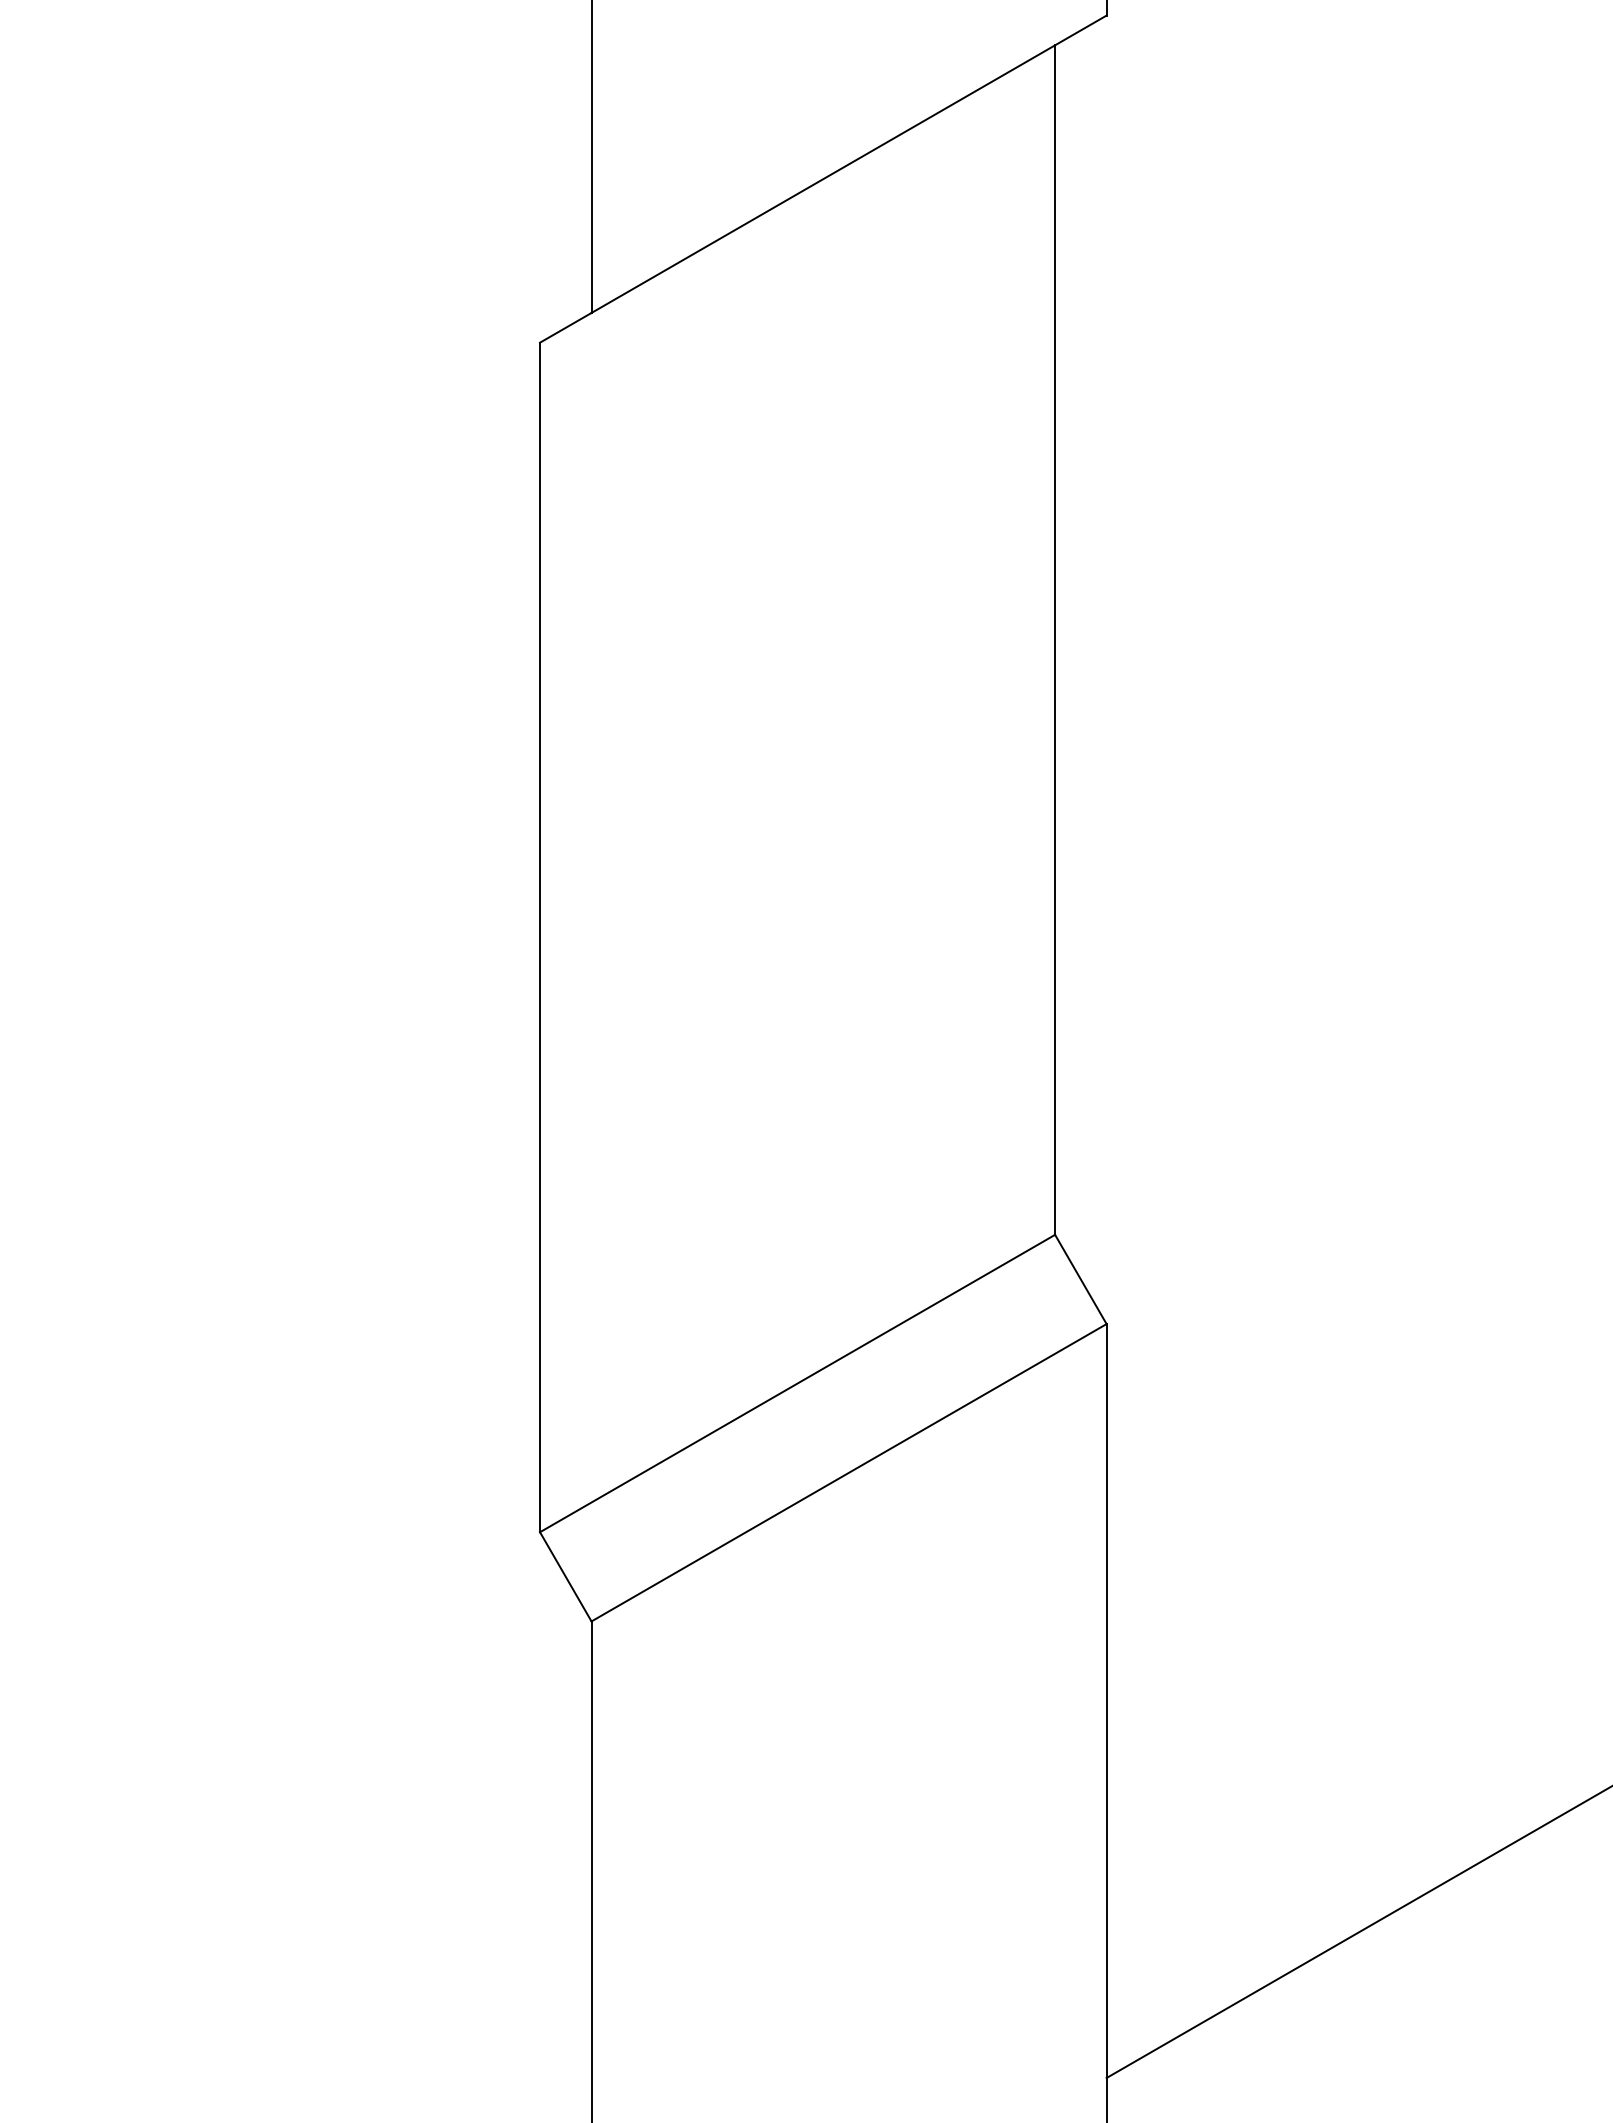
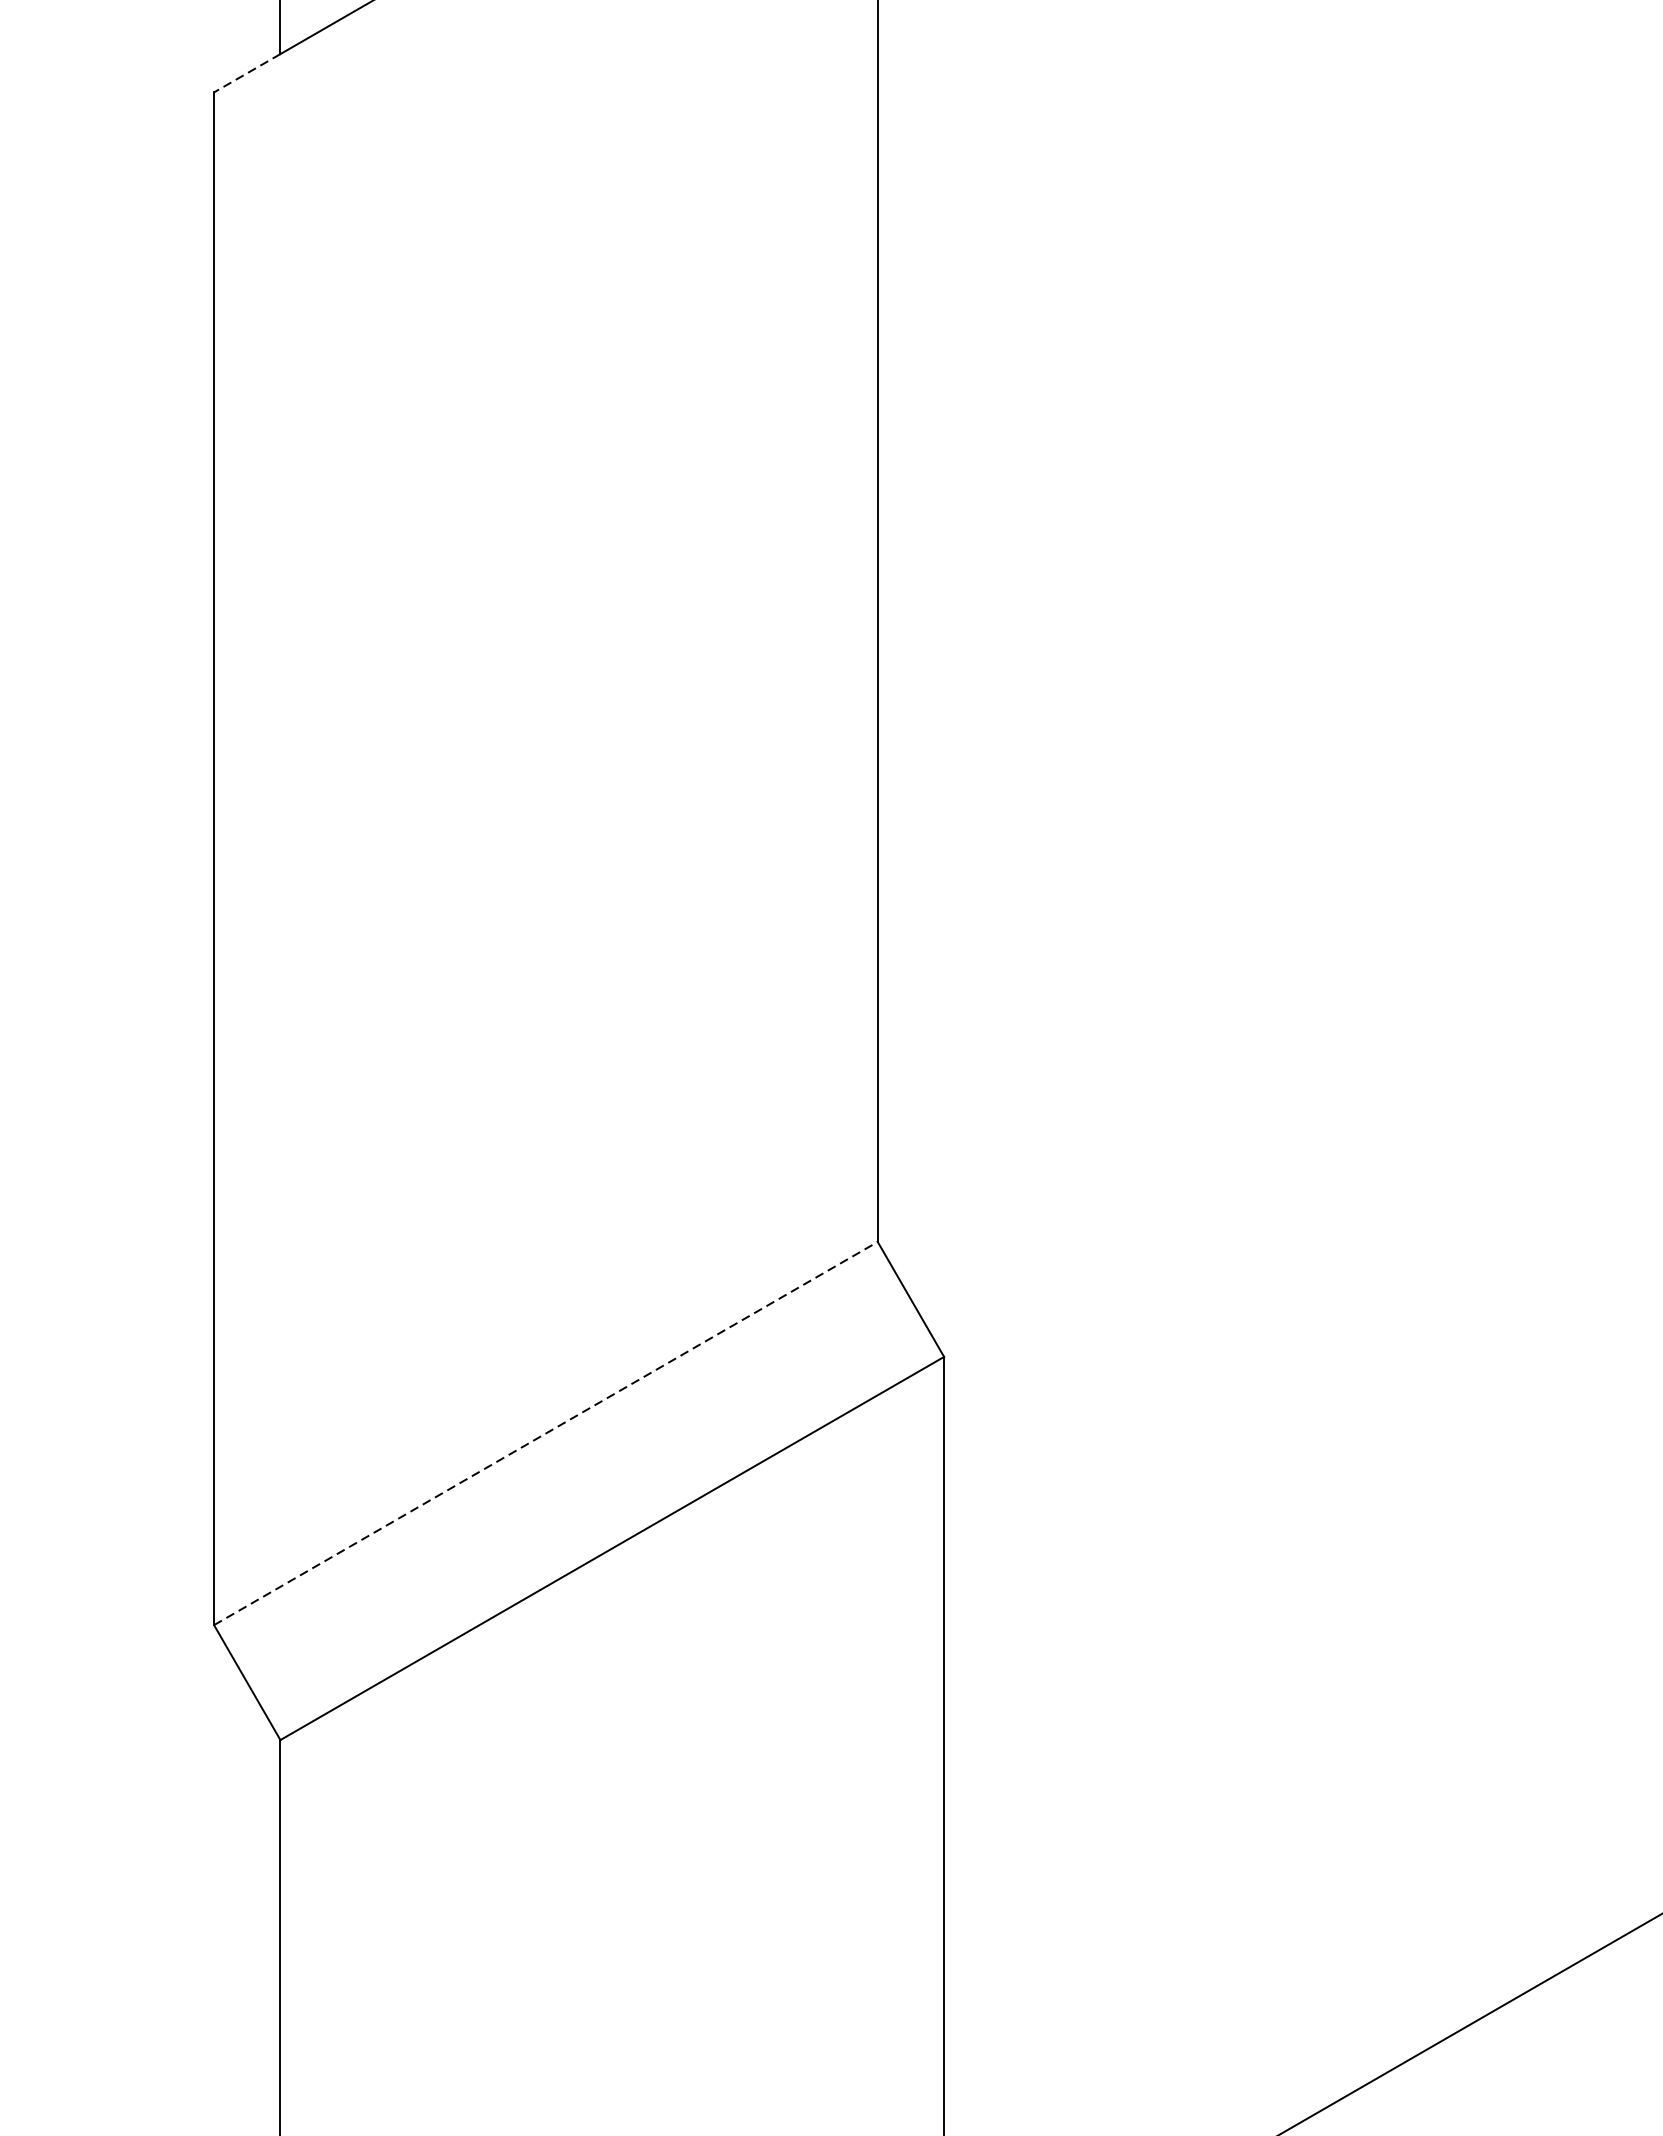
line: (565, 327) -> (246, 72), solid -> dashed
line: (798, 1383) -> (547, 1433), solid -> dashed

